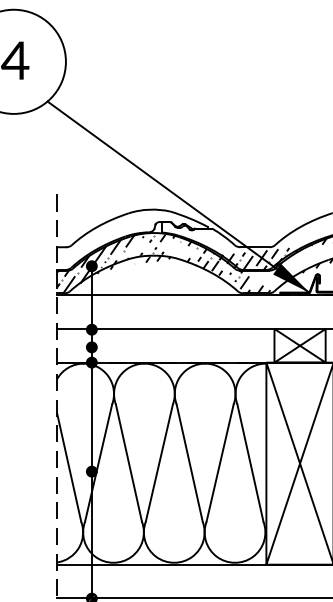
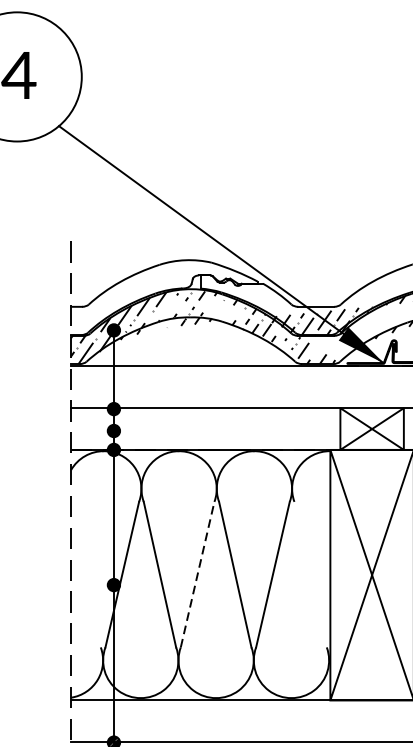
line: (159, 462) -> (197, 573), solid -> dashed
line: (250, 462) -> (310, 573), removed
line: (69, 467) -> (86, 579), removed

